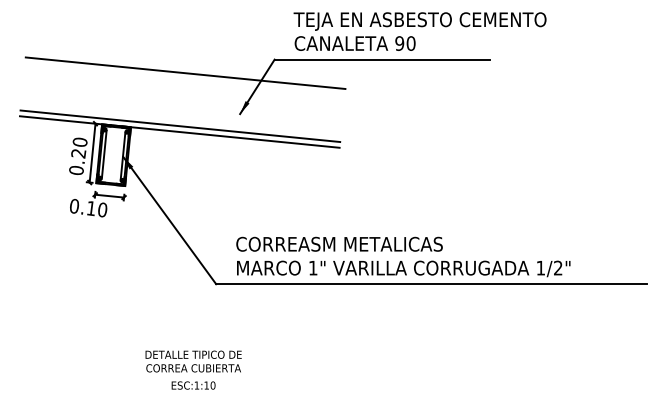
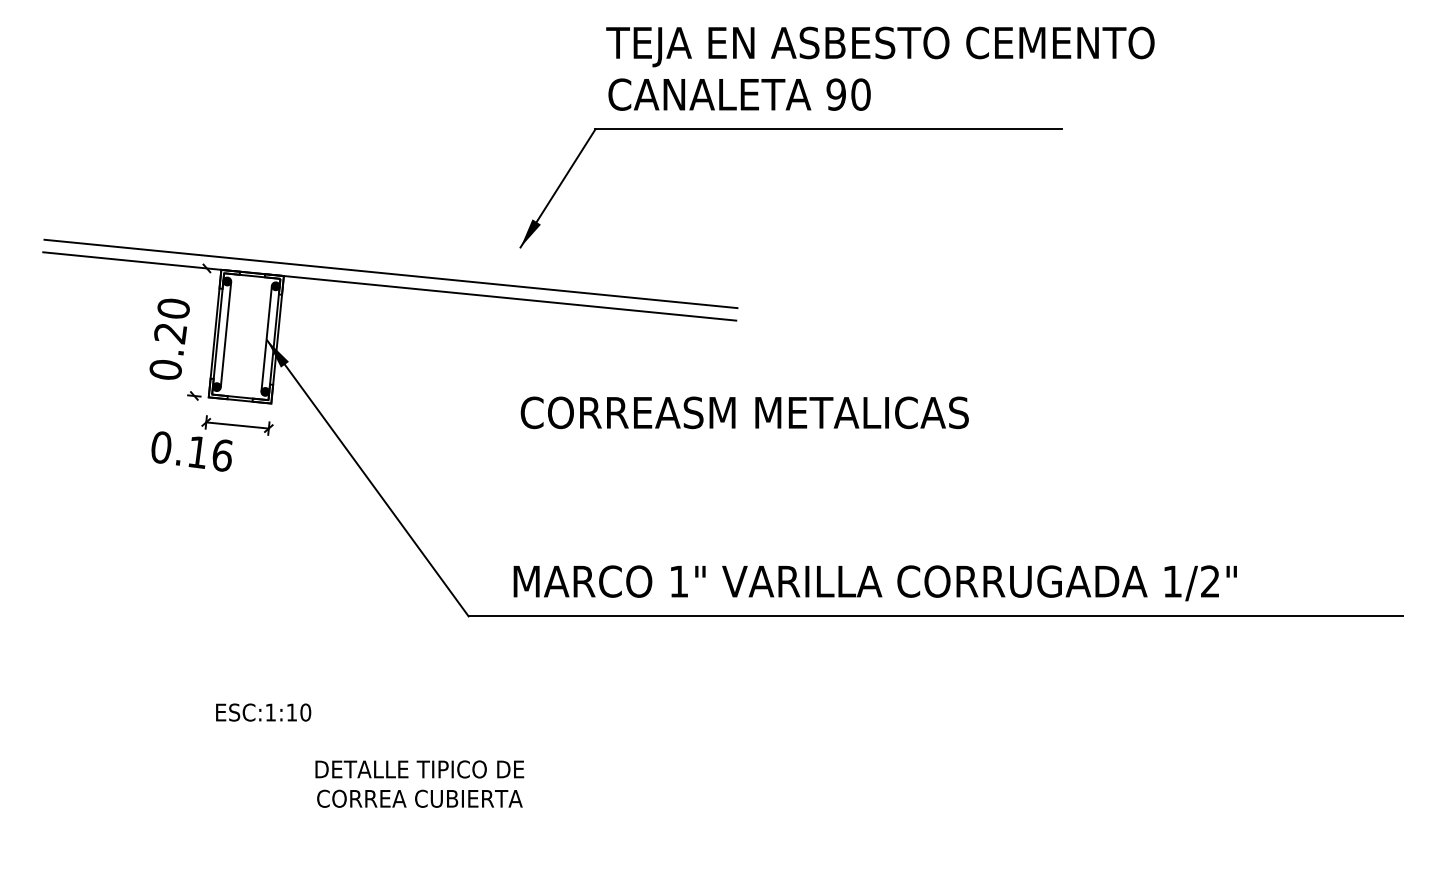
text: (419, 31) -> (879, 68), moved
line: (185, 72) -> (402, 157), removed
line: (92, 152) -> (200, 330), removed
text: (102, 209) -> (222, 454), 0.10 -> 0.16
text: (339, 243) -> (744, 411), moved
text: (193, 385) -> (263, 712), moved

